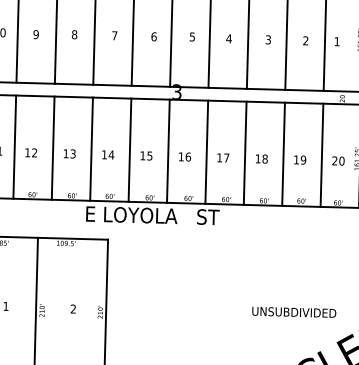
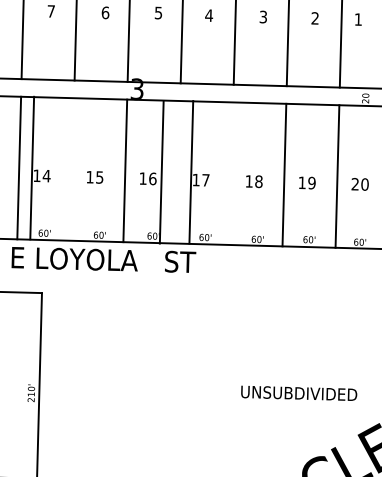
line: (129, 149) -> (31, 167), moved
line: (206, 151) -> (161, 171), moved
line: (244, 152) -> (190, 171), moved

